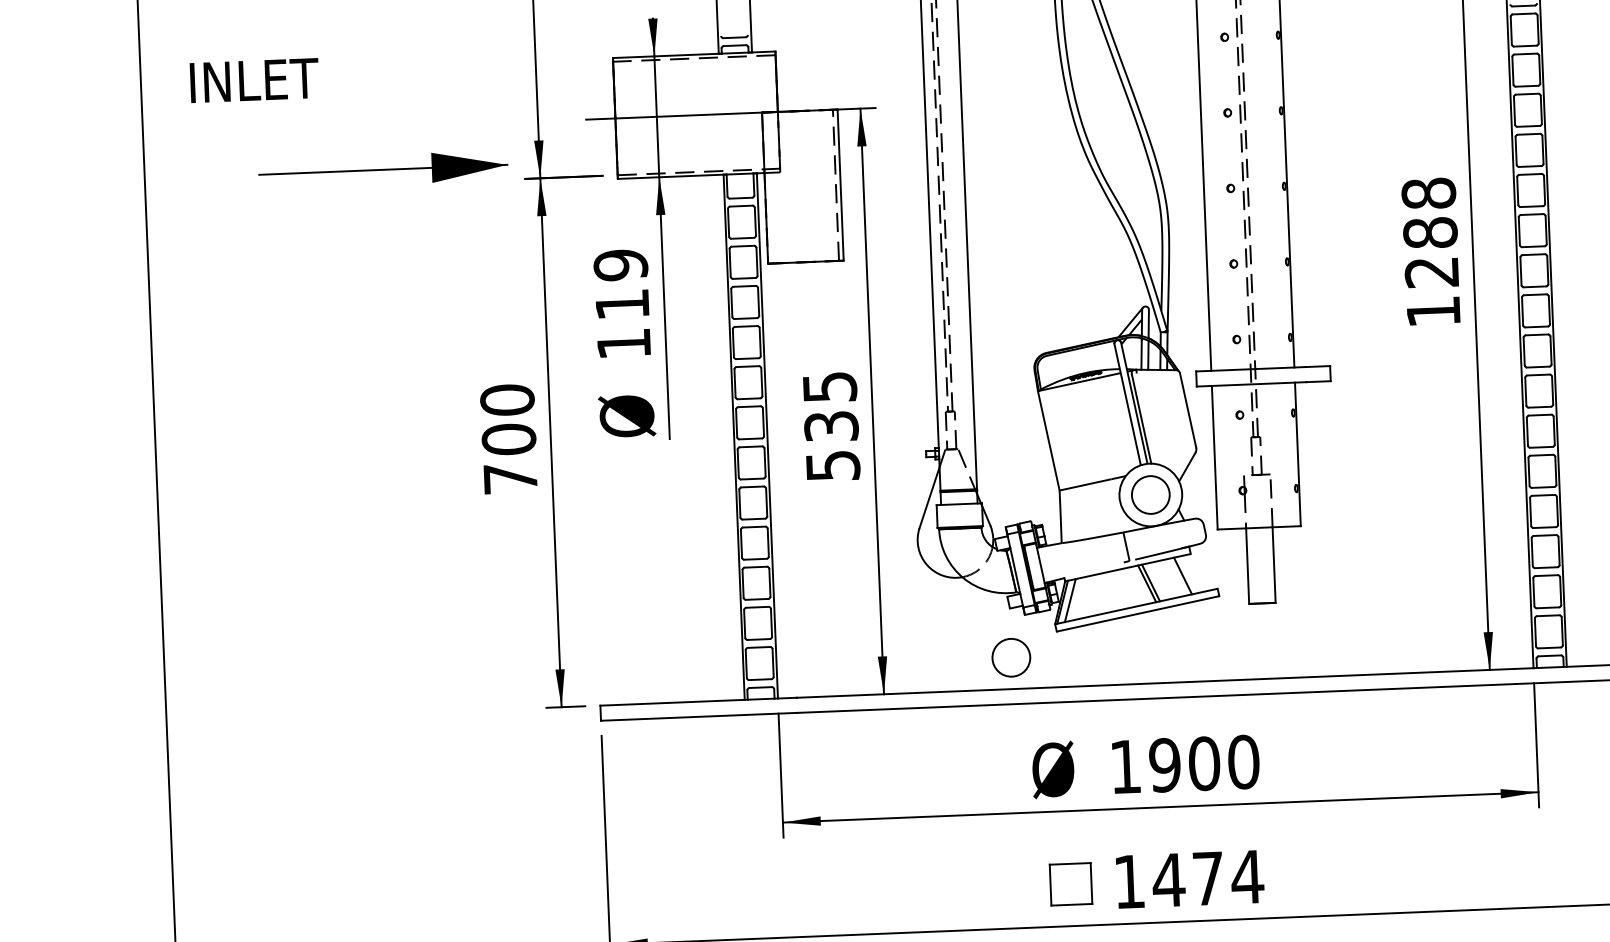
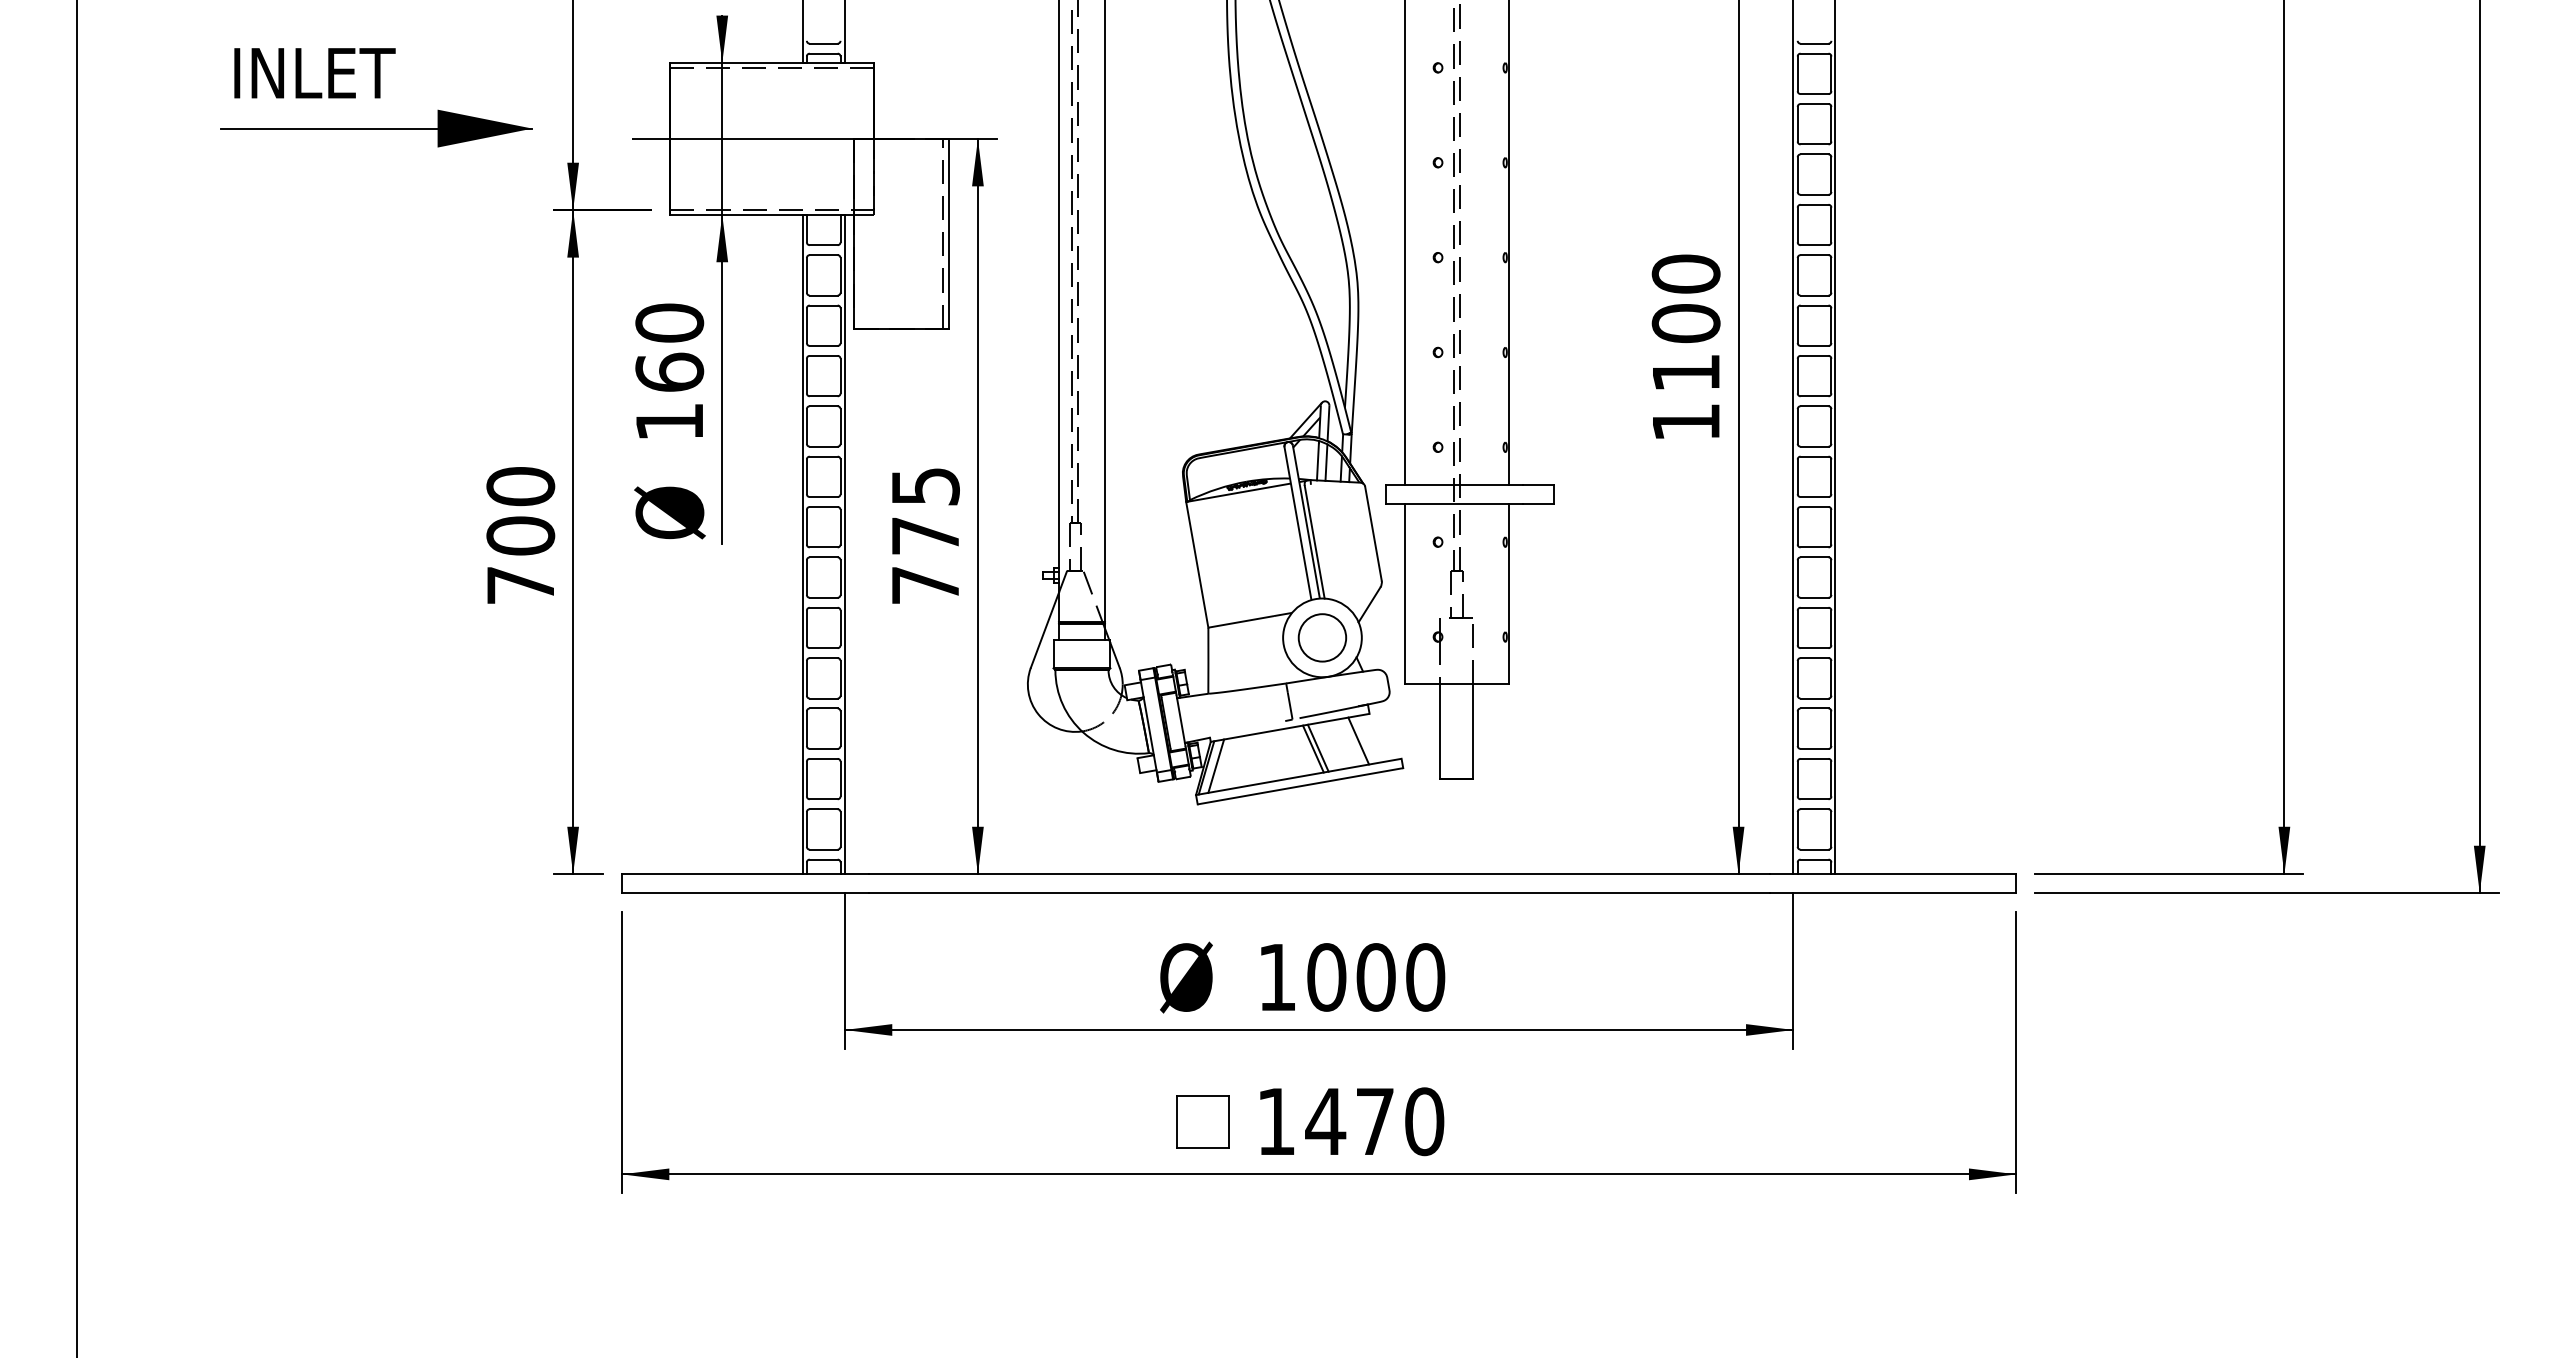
text: (254, 80) -> (314, 73), moved
part: (383, 169) -> (376, 128), moved
text: (1429, 232) -> (1685, 322), 1288 -> 1100
text: (621, 284) -> (669, 347), 119 -> 160
text: (832, 446) -> (925, 560), 535 -> 775
circle: (1011, 657) -> (1139, 834), removed
text: (1164, 765) -> (1326, 977), 1900 -> 1000
text: (1247, 876) -> (1424, 1121), 1474 -> 1470

